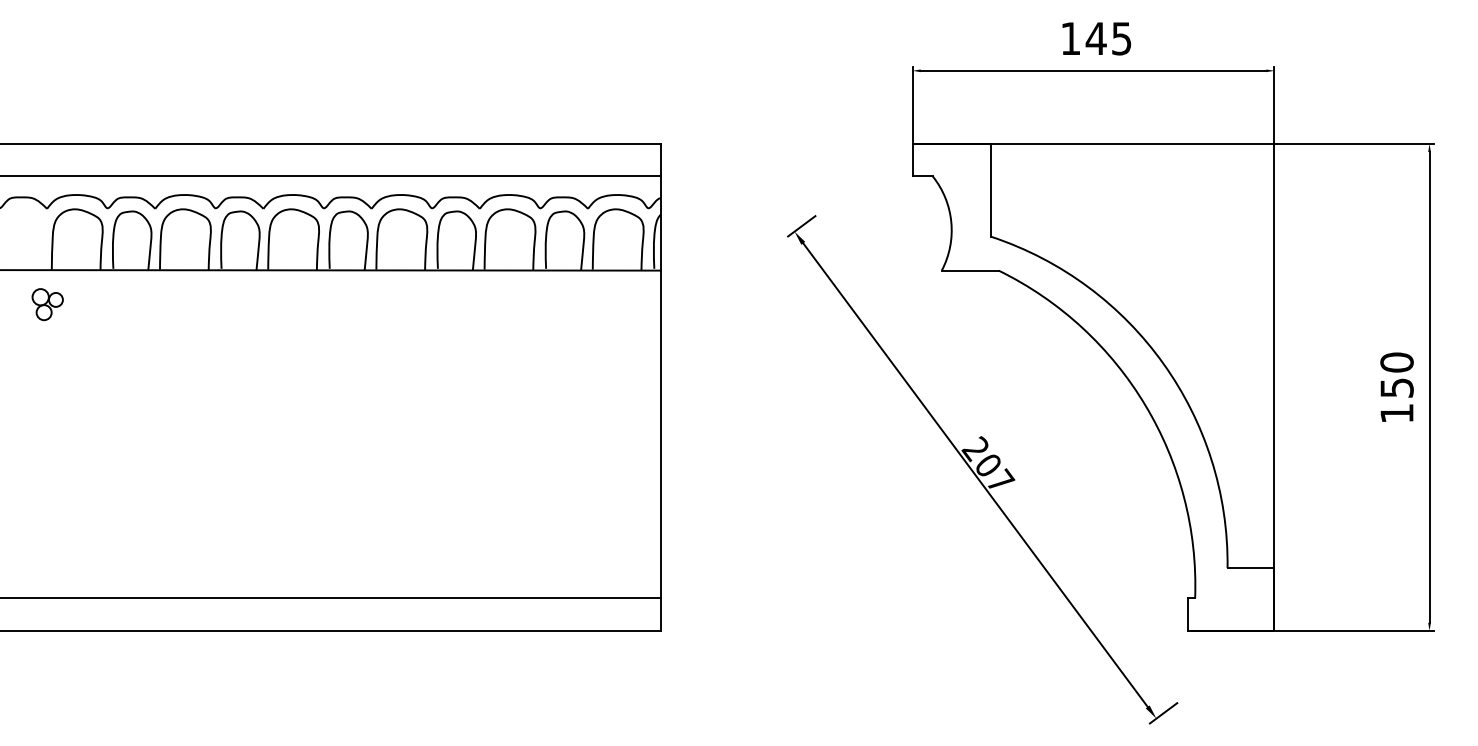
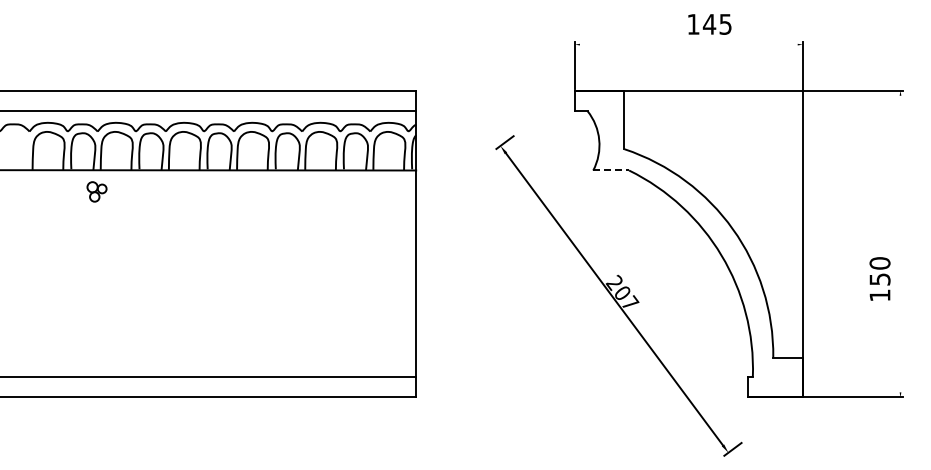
text: (1096, 38) -> (709, 24), moved
line: (1092, 70) -> (688, 44), removed
line: (970, 270) -> (611, 170), solid -> dashed
part: (46, 303) -> (96, 191), moved
text: (1396, 386) -> (879, 278), moved
line: (1429, 386) -> (900, 243), removed

